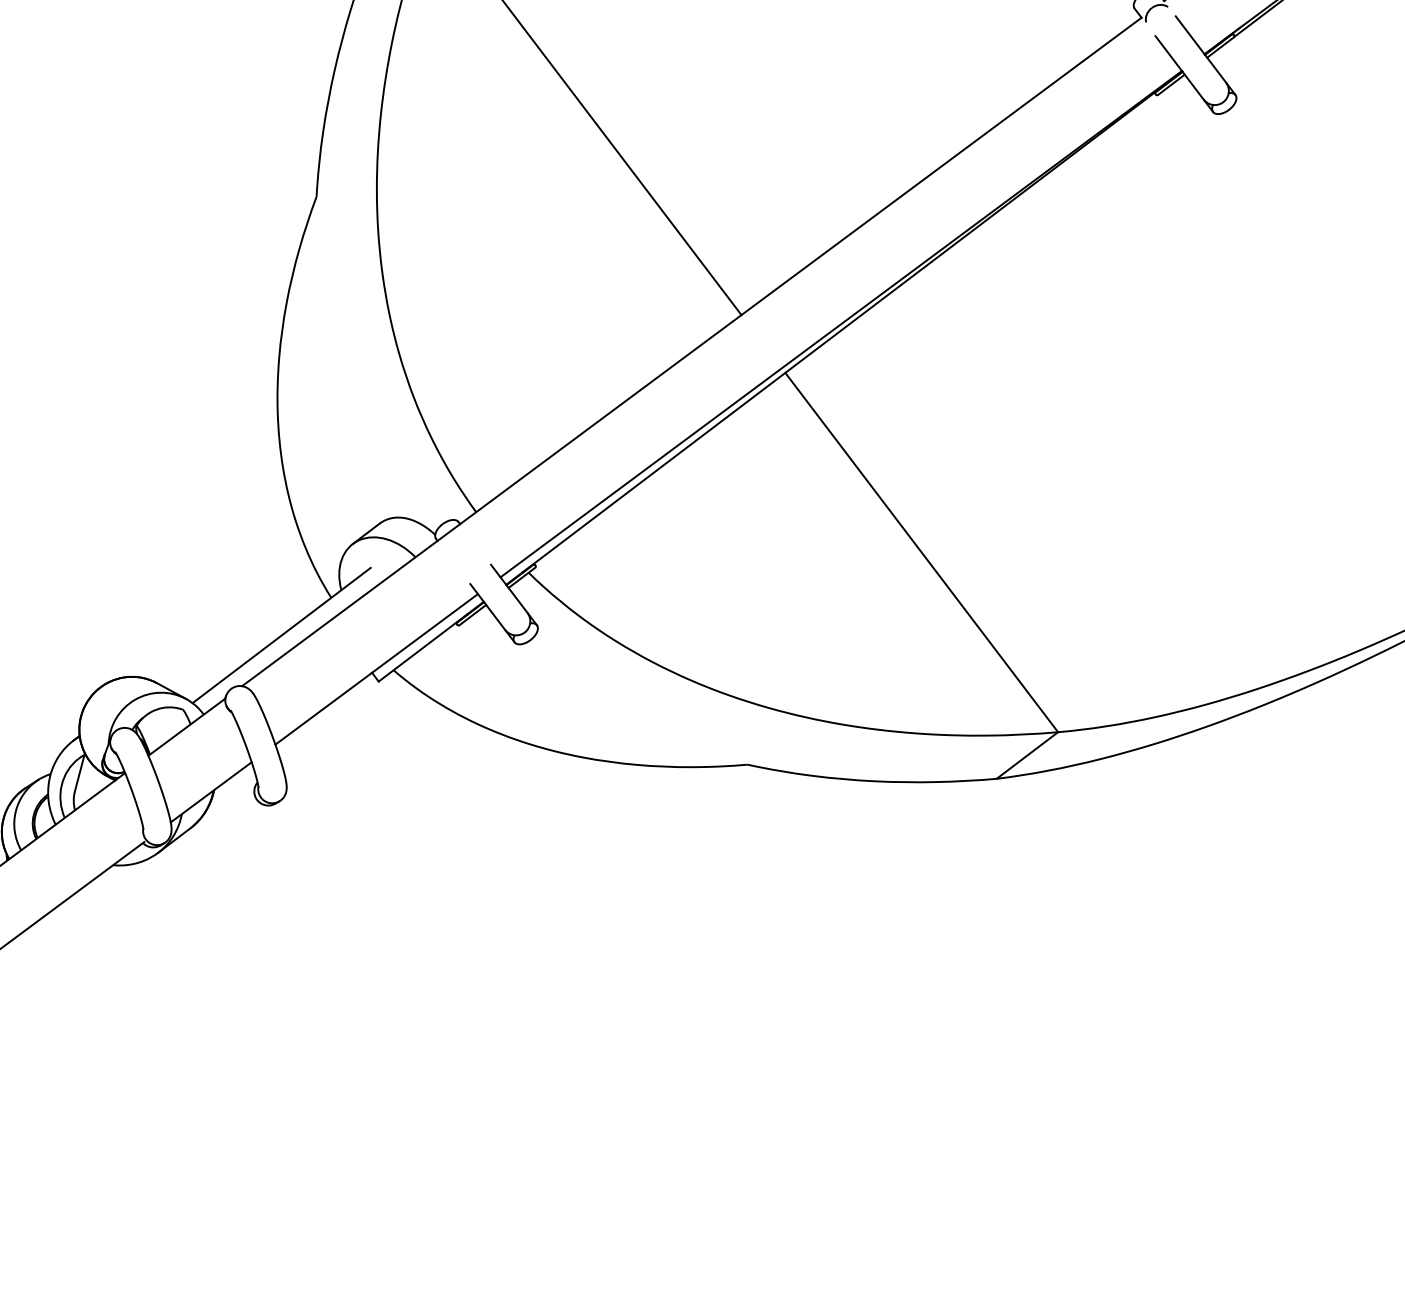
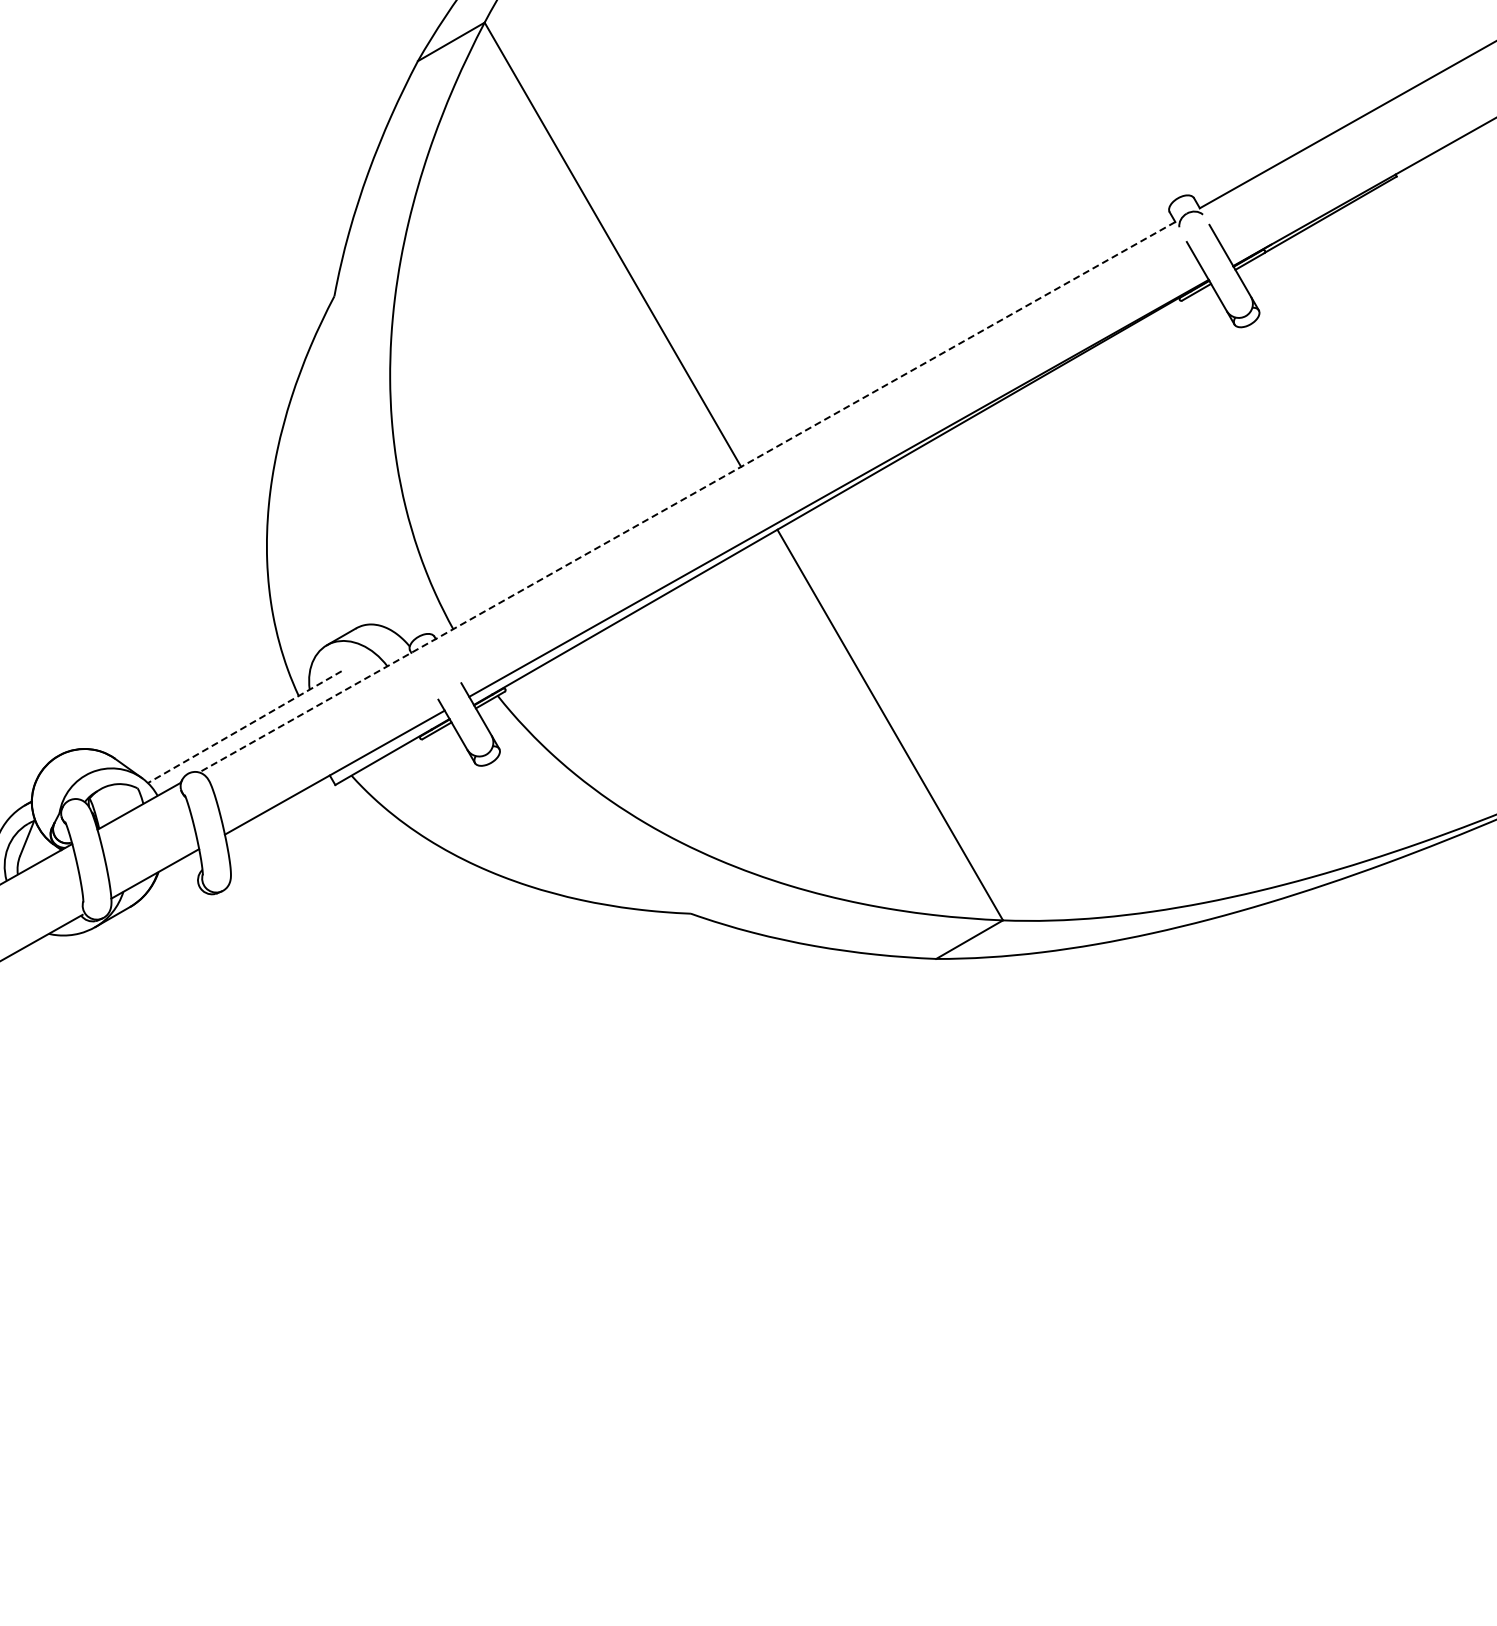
line: (691, 352) -> (686, 497), solid -> dashed
line: (281, 635) -> (244, 727), solid -> dashed

